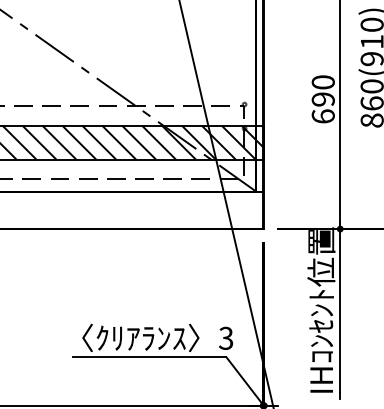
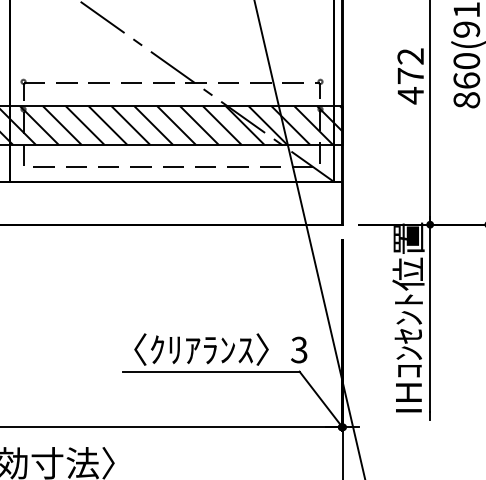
text: (323, 99) -> (410, 76), 690 -> 472

